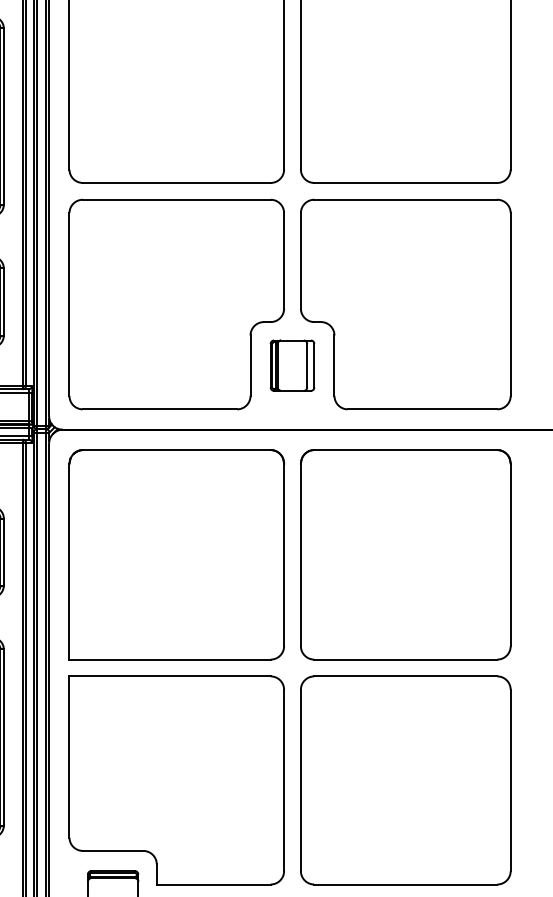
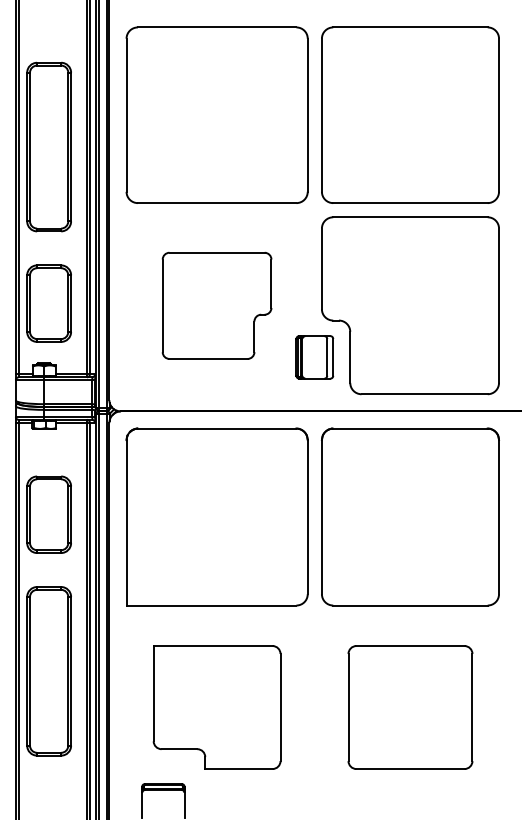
part: (176, 304) -> (216, 305), size x0.6
part: (176, 780) -> (216, 707), size x0.7
part: (405, 780) -> (410, 707), size x0.7

